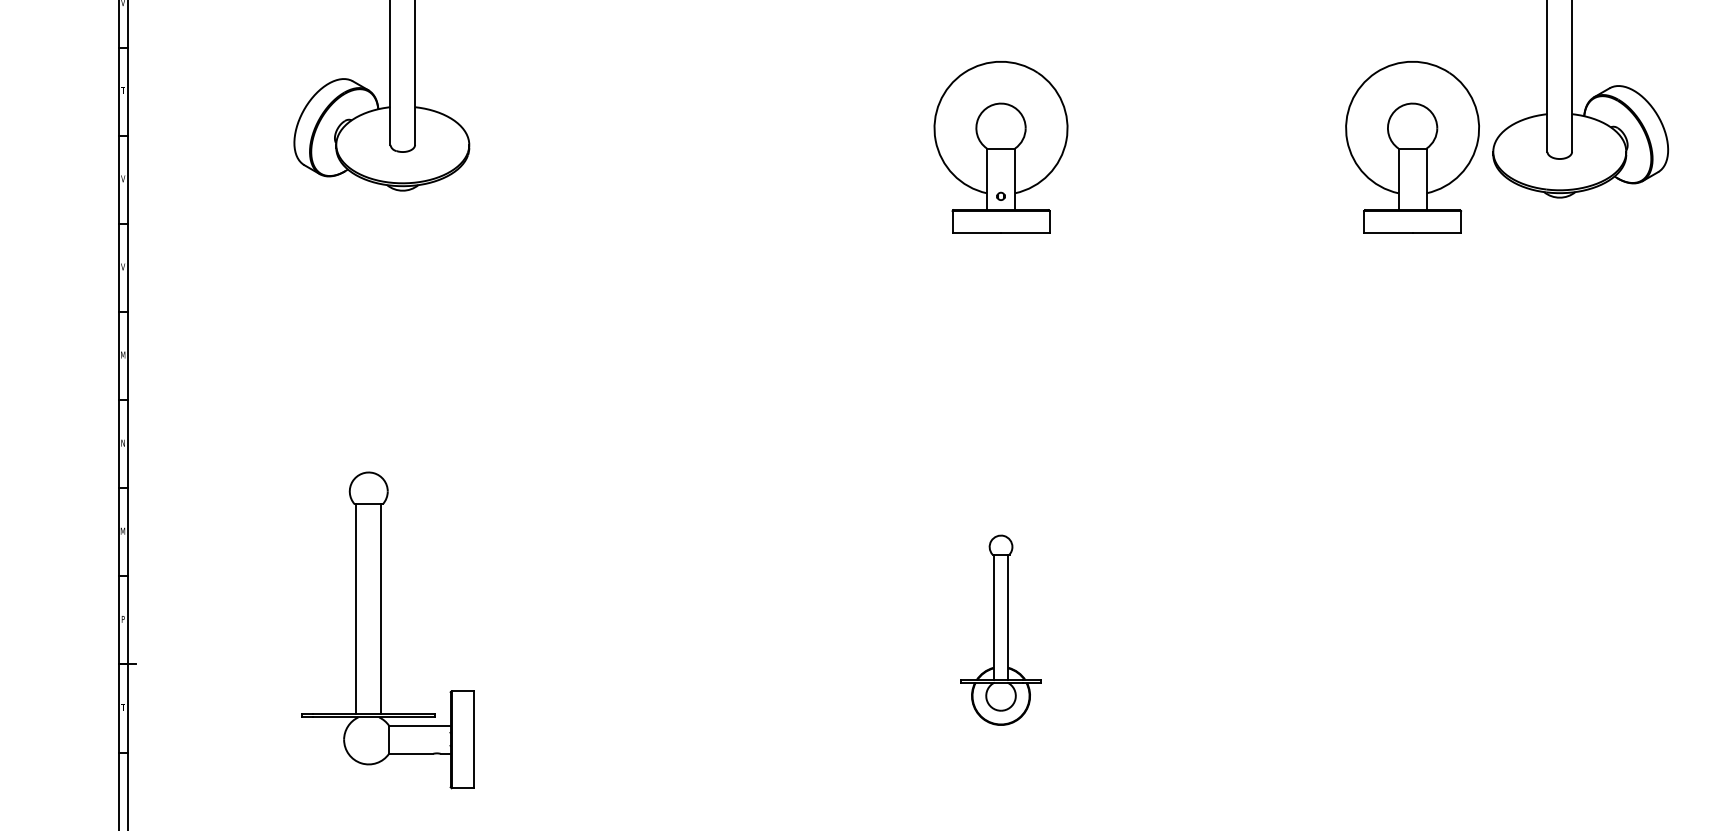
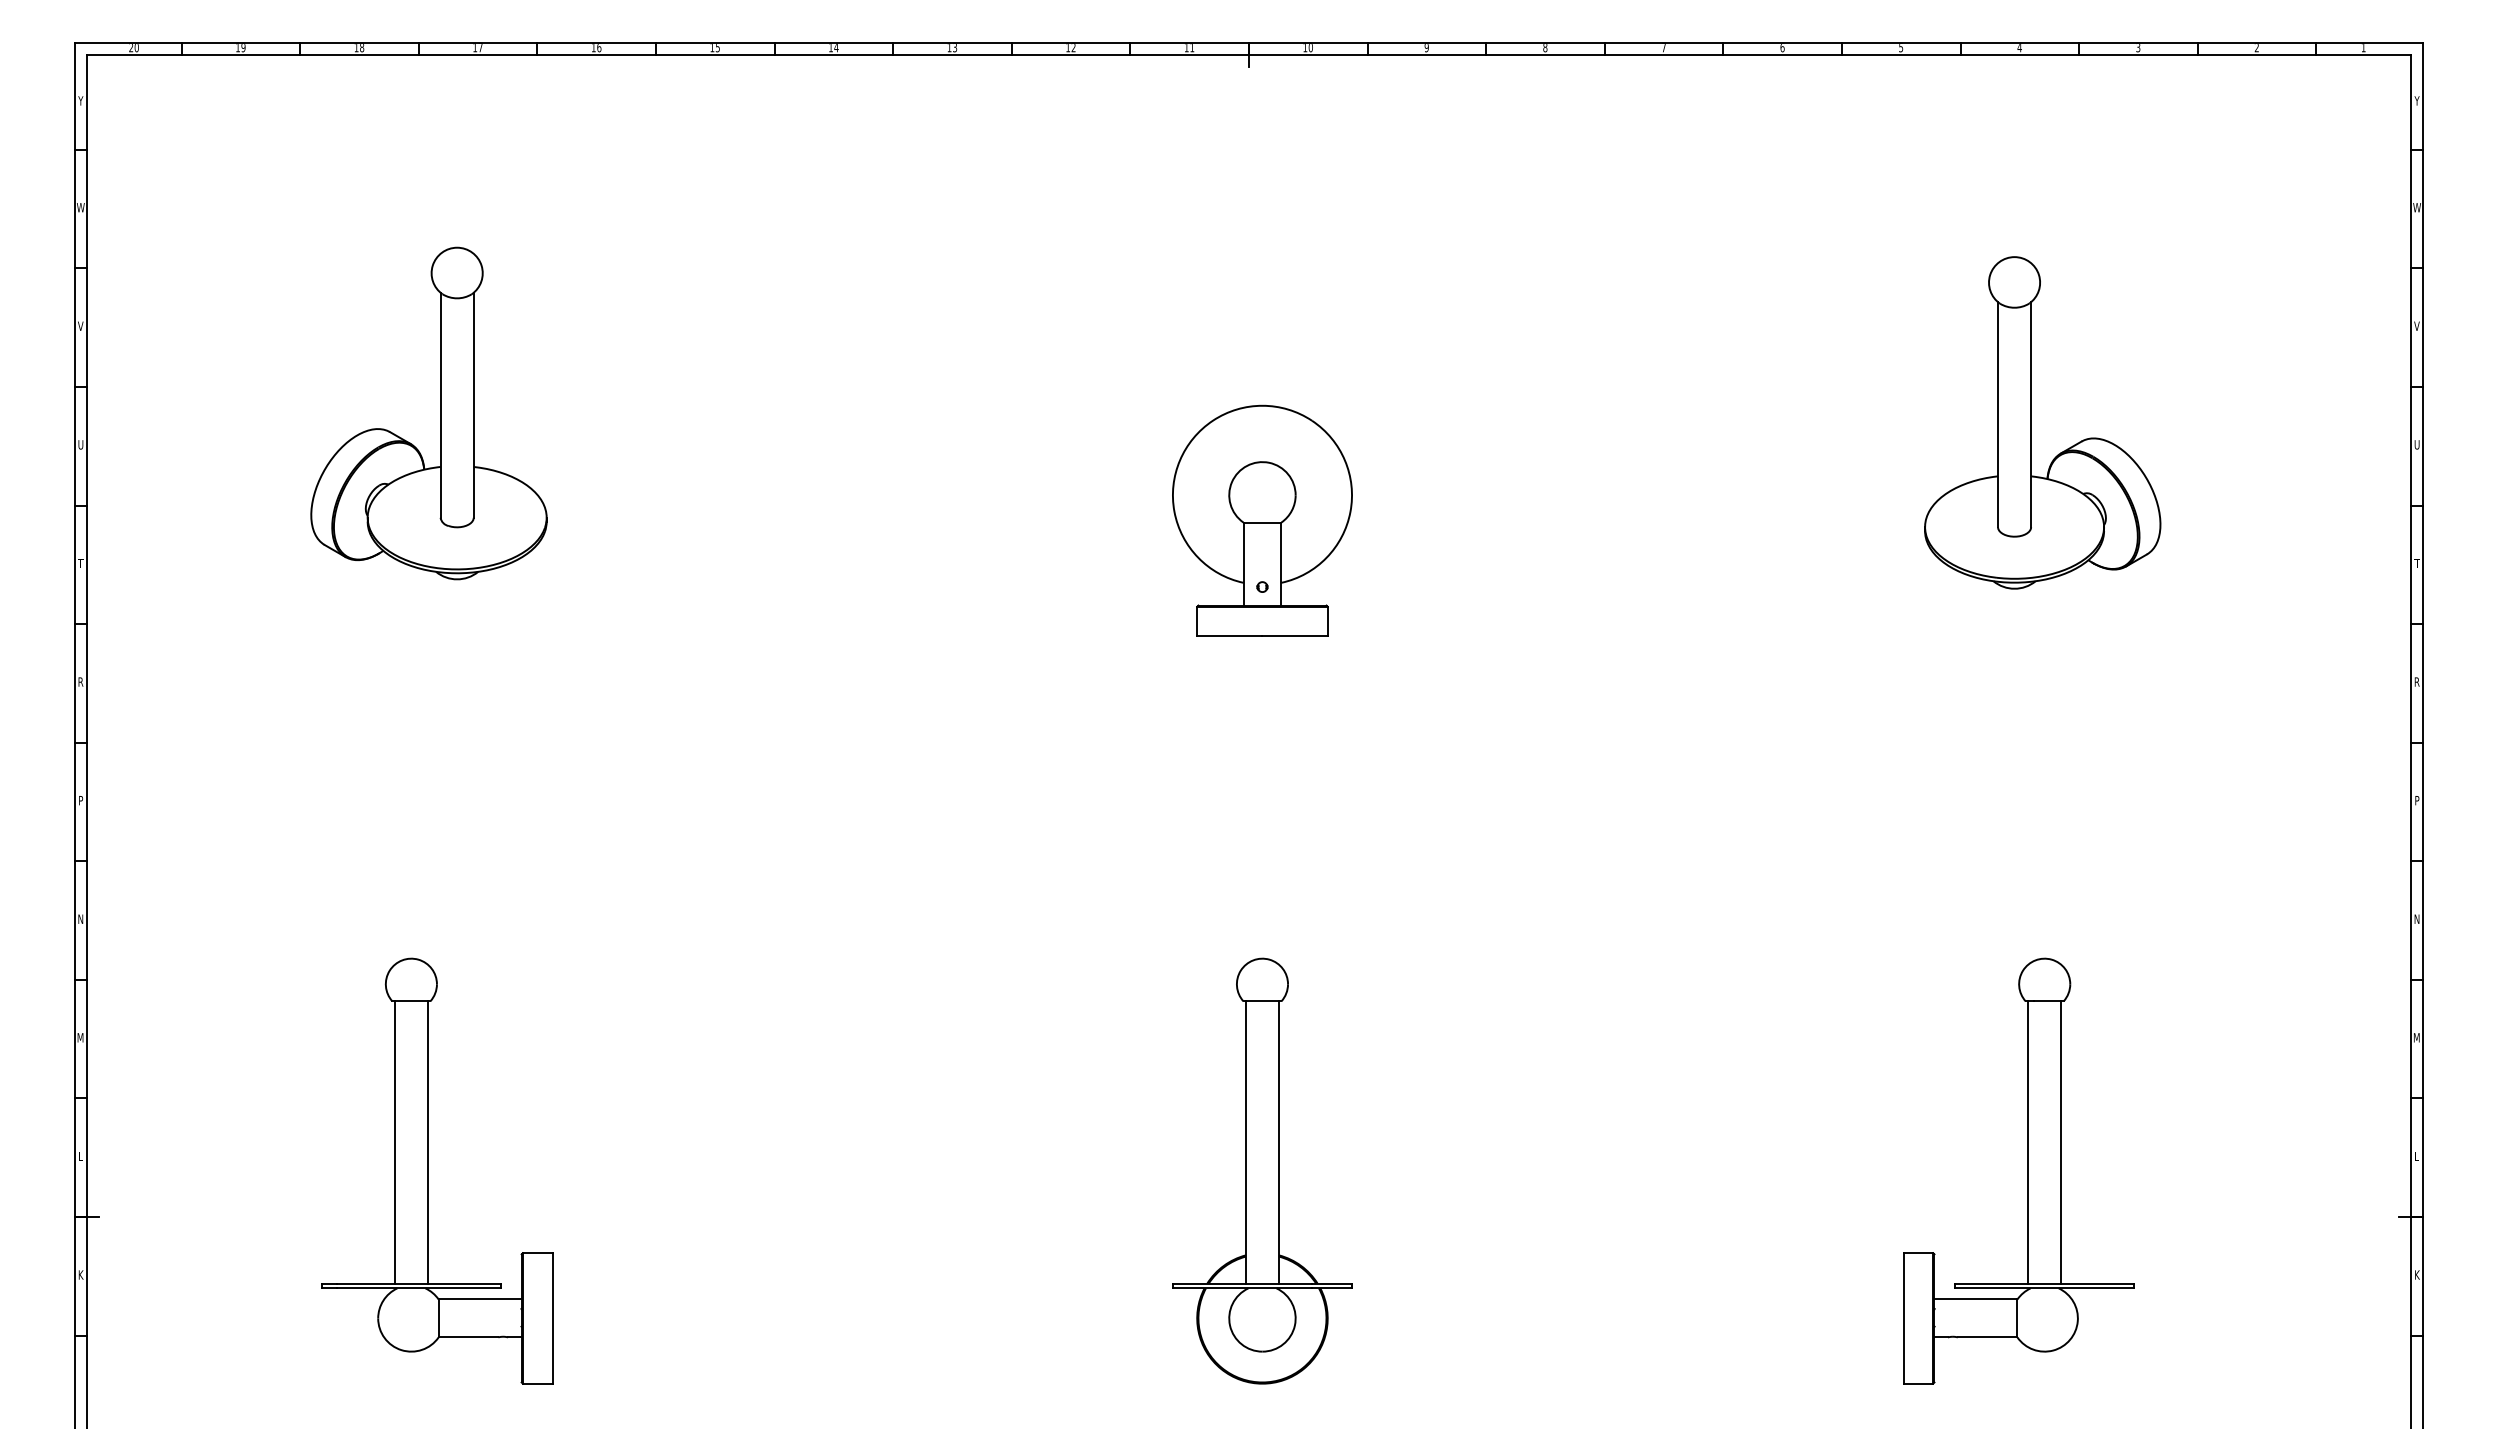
text: (122, 90) -> (80, 444), T -> U
part: (1412, 146) -> (1816, 520), removed
text: (122, 178) -> (80, 563), V -> T
text: (122, 266) -> (80, 681), V -> R
text: (122, 354) -> (80, 800), M -> P
text: (122, 619) -> (80, 1156), P -> L
part: (1001, 629) -> (1262, 1170), size x1.67
part: (1569, 629) -> (2027, 1170), added
text: (122, 707) -> (80, 1274), T -> K

